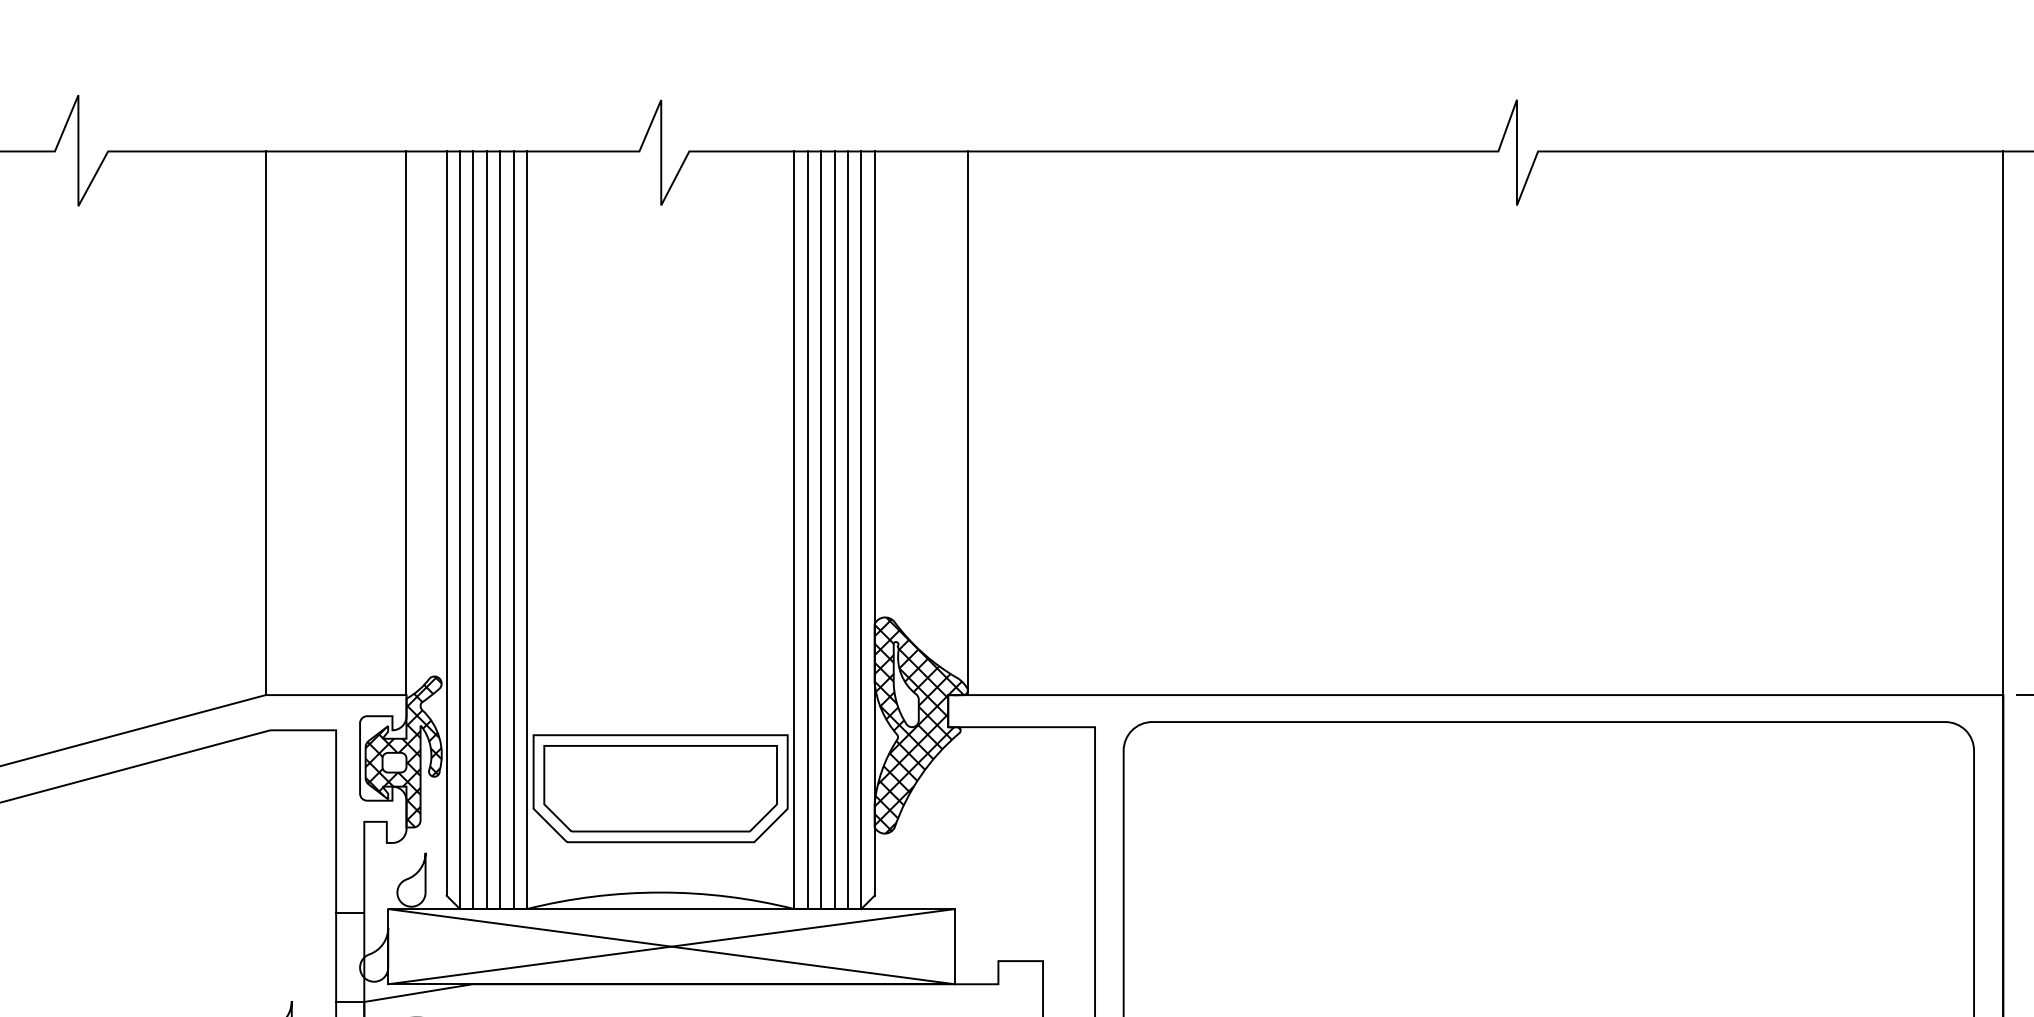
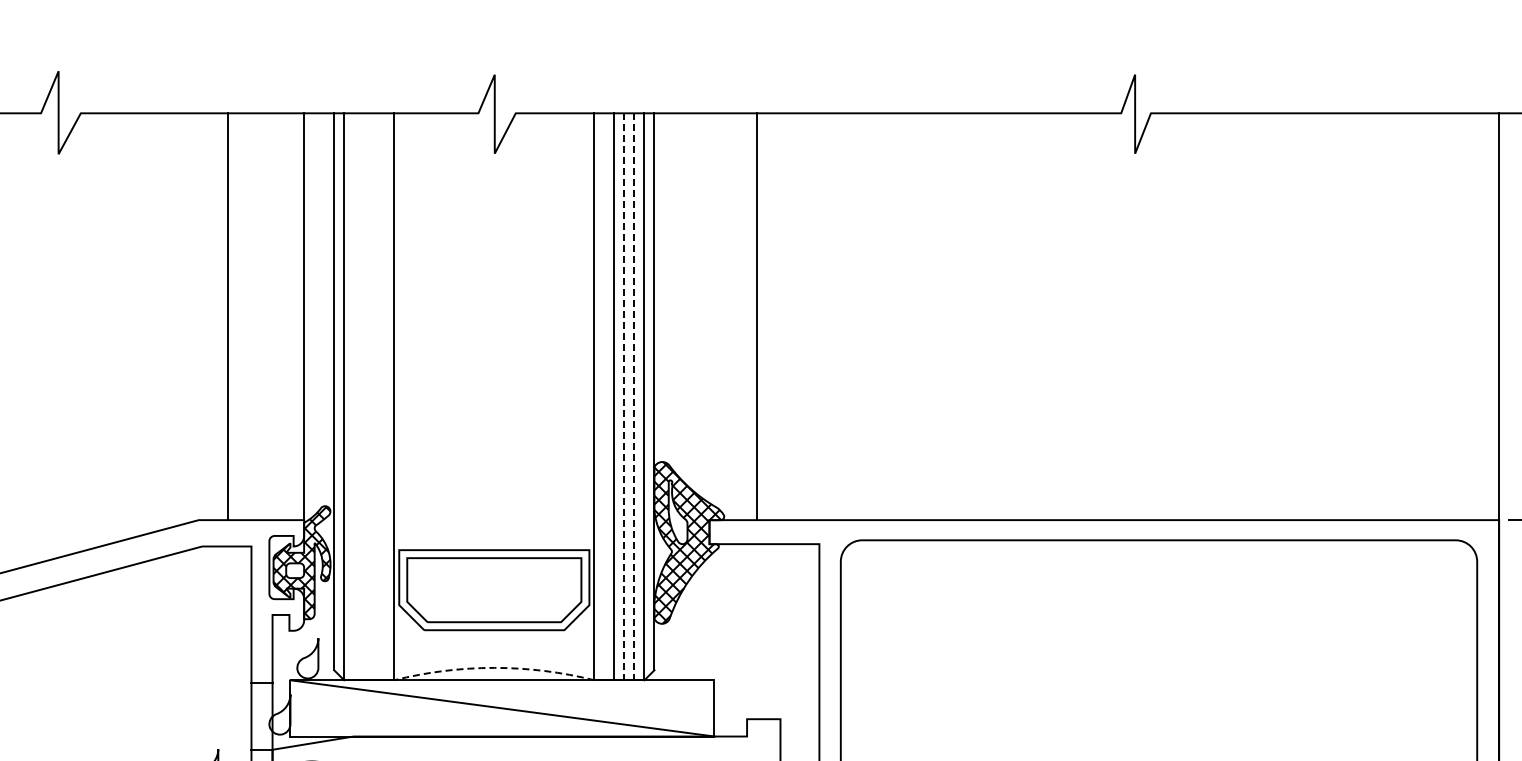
line: (265, 422) -> (227, 316), moved
line: (968, 422) -> (757, 316), moved
line: (473, 529) -> (354, 396), removed
line: (487, 529) -> (364, 396), removed
line: (500, 529) -> (374, 396), removed
line: (513, 529) -> (384, 396), removed
line: (807, 529) -> (604, 396), removed
line: (834, 531) -> (624, 397), solid -> dashed
line: (847, 531) -> (634, 397), solid -> dashed
arc: (660, 892) -> (494, 667), solid -> dashed
line: (671, 946) -> (502, 708), removed

